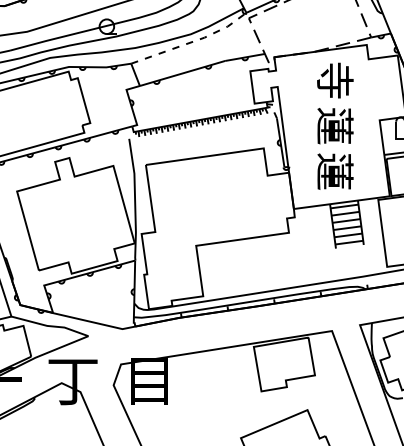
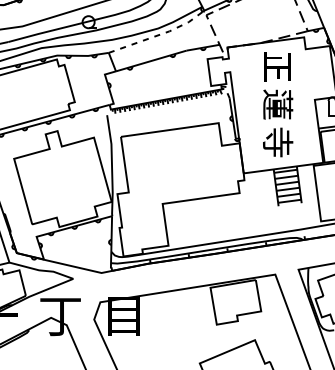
text: (335, 80) -> (278, 66), 寺 -> 正
text: (335, 171) -> (278, 142), 蓮 -> 寺

